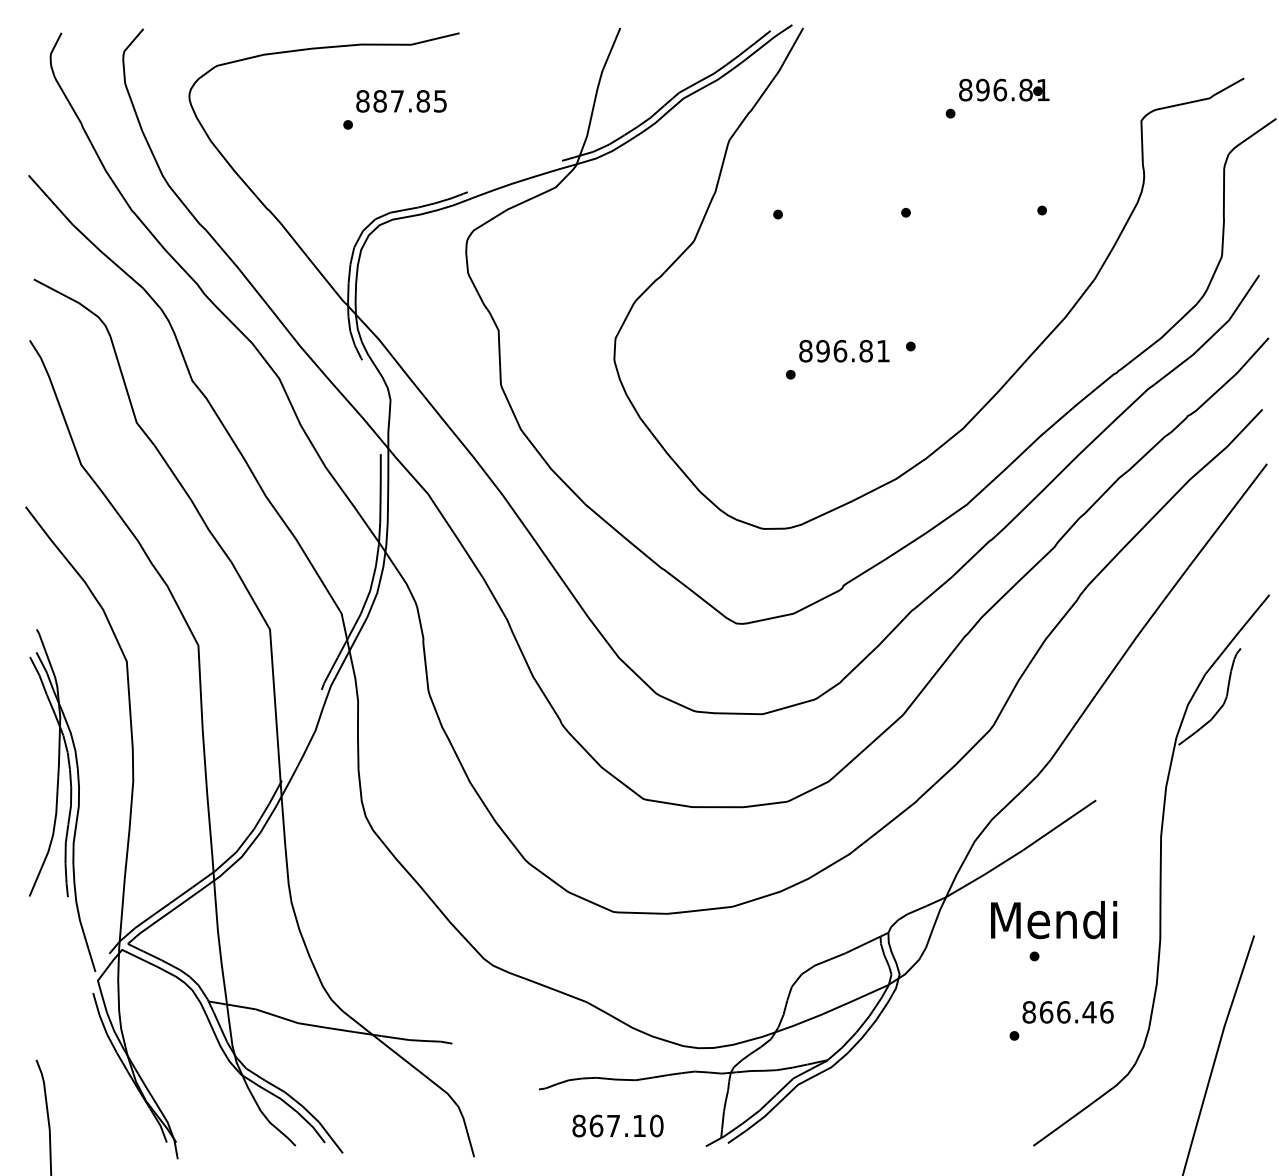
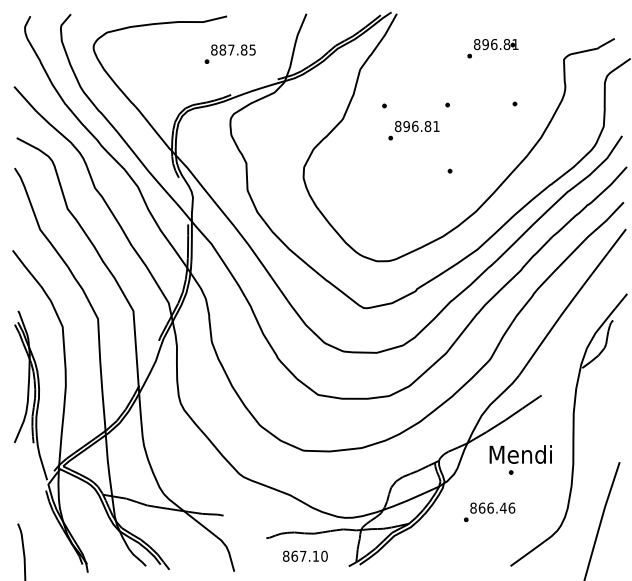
text: (393, 108) -> (229, 53), moved
text: (836, 359) -> (413, 130), moved
text: (1061, 1019) -> (489, 511), moved

